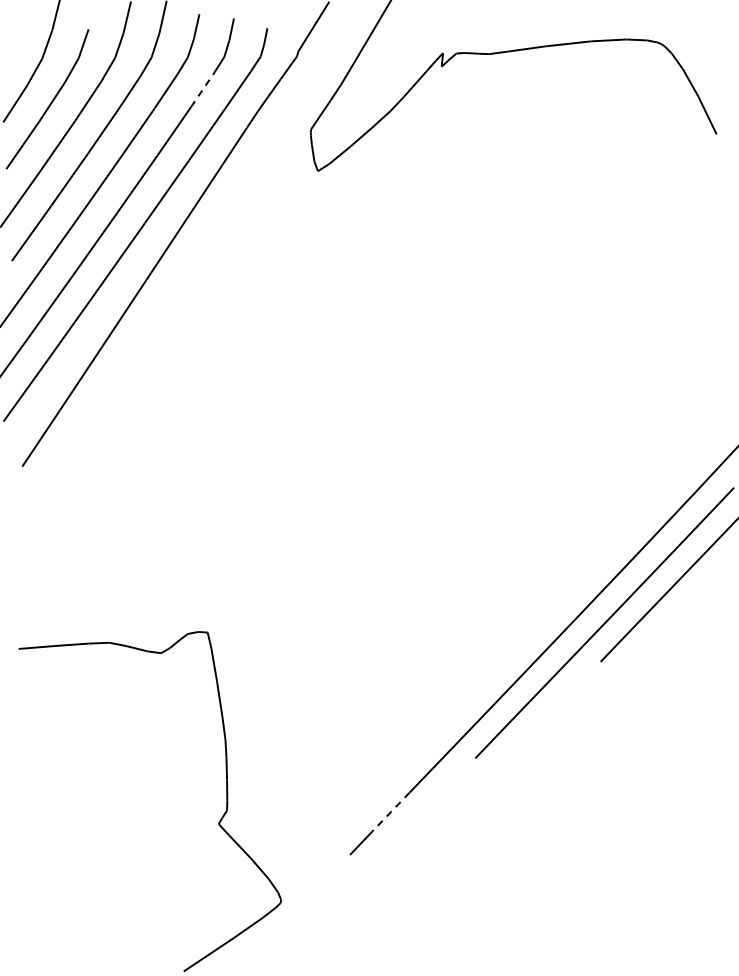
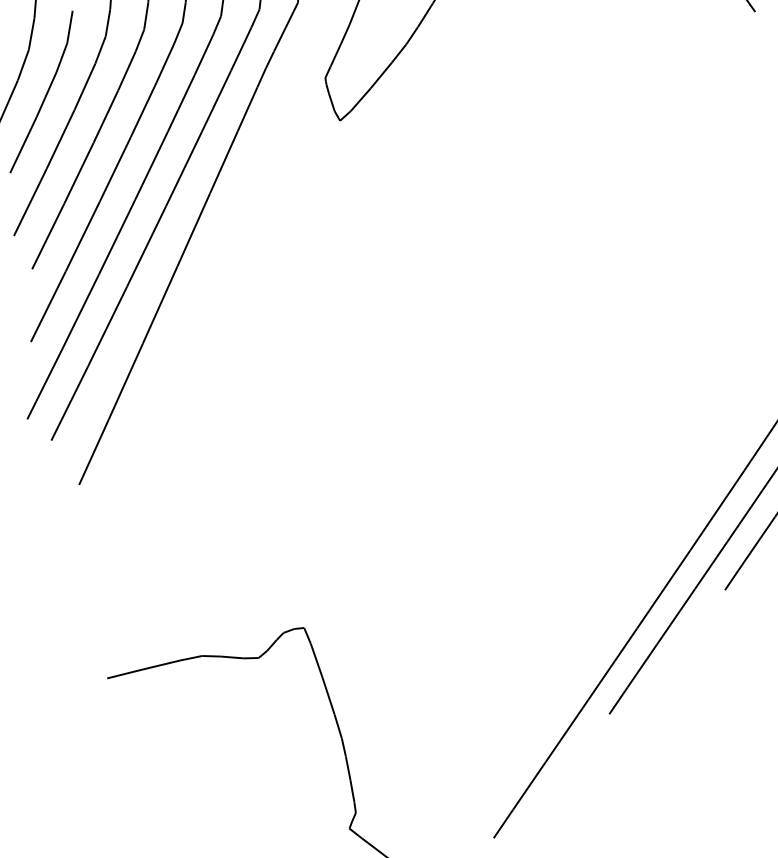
line: (202, 89) -> (203, 54), dashed -> solid
line: (391, 812) -> (530, 786), dashed -> solid

